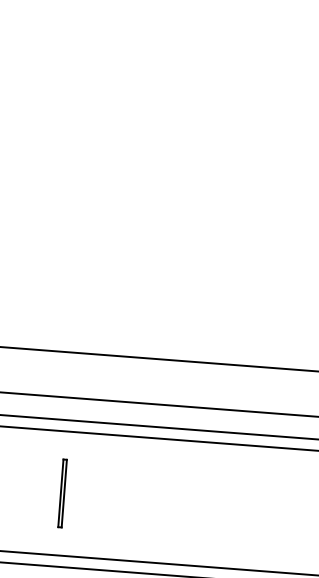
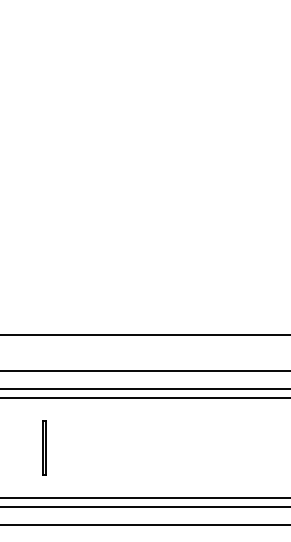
line: (61, 493) -> (43, 447), moved

